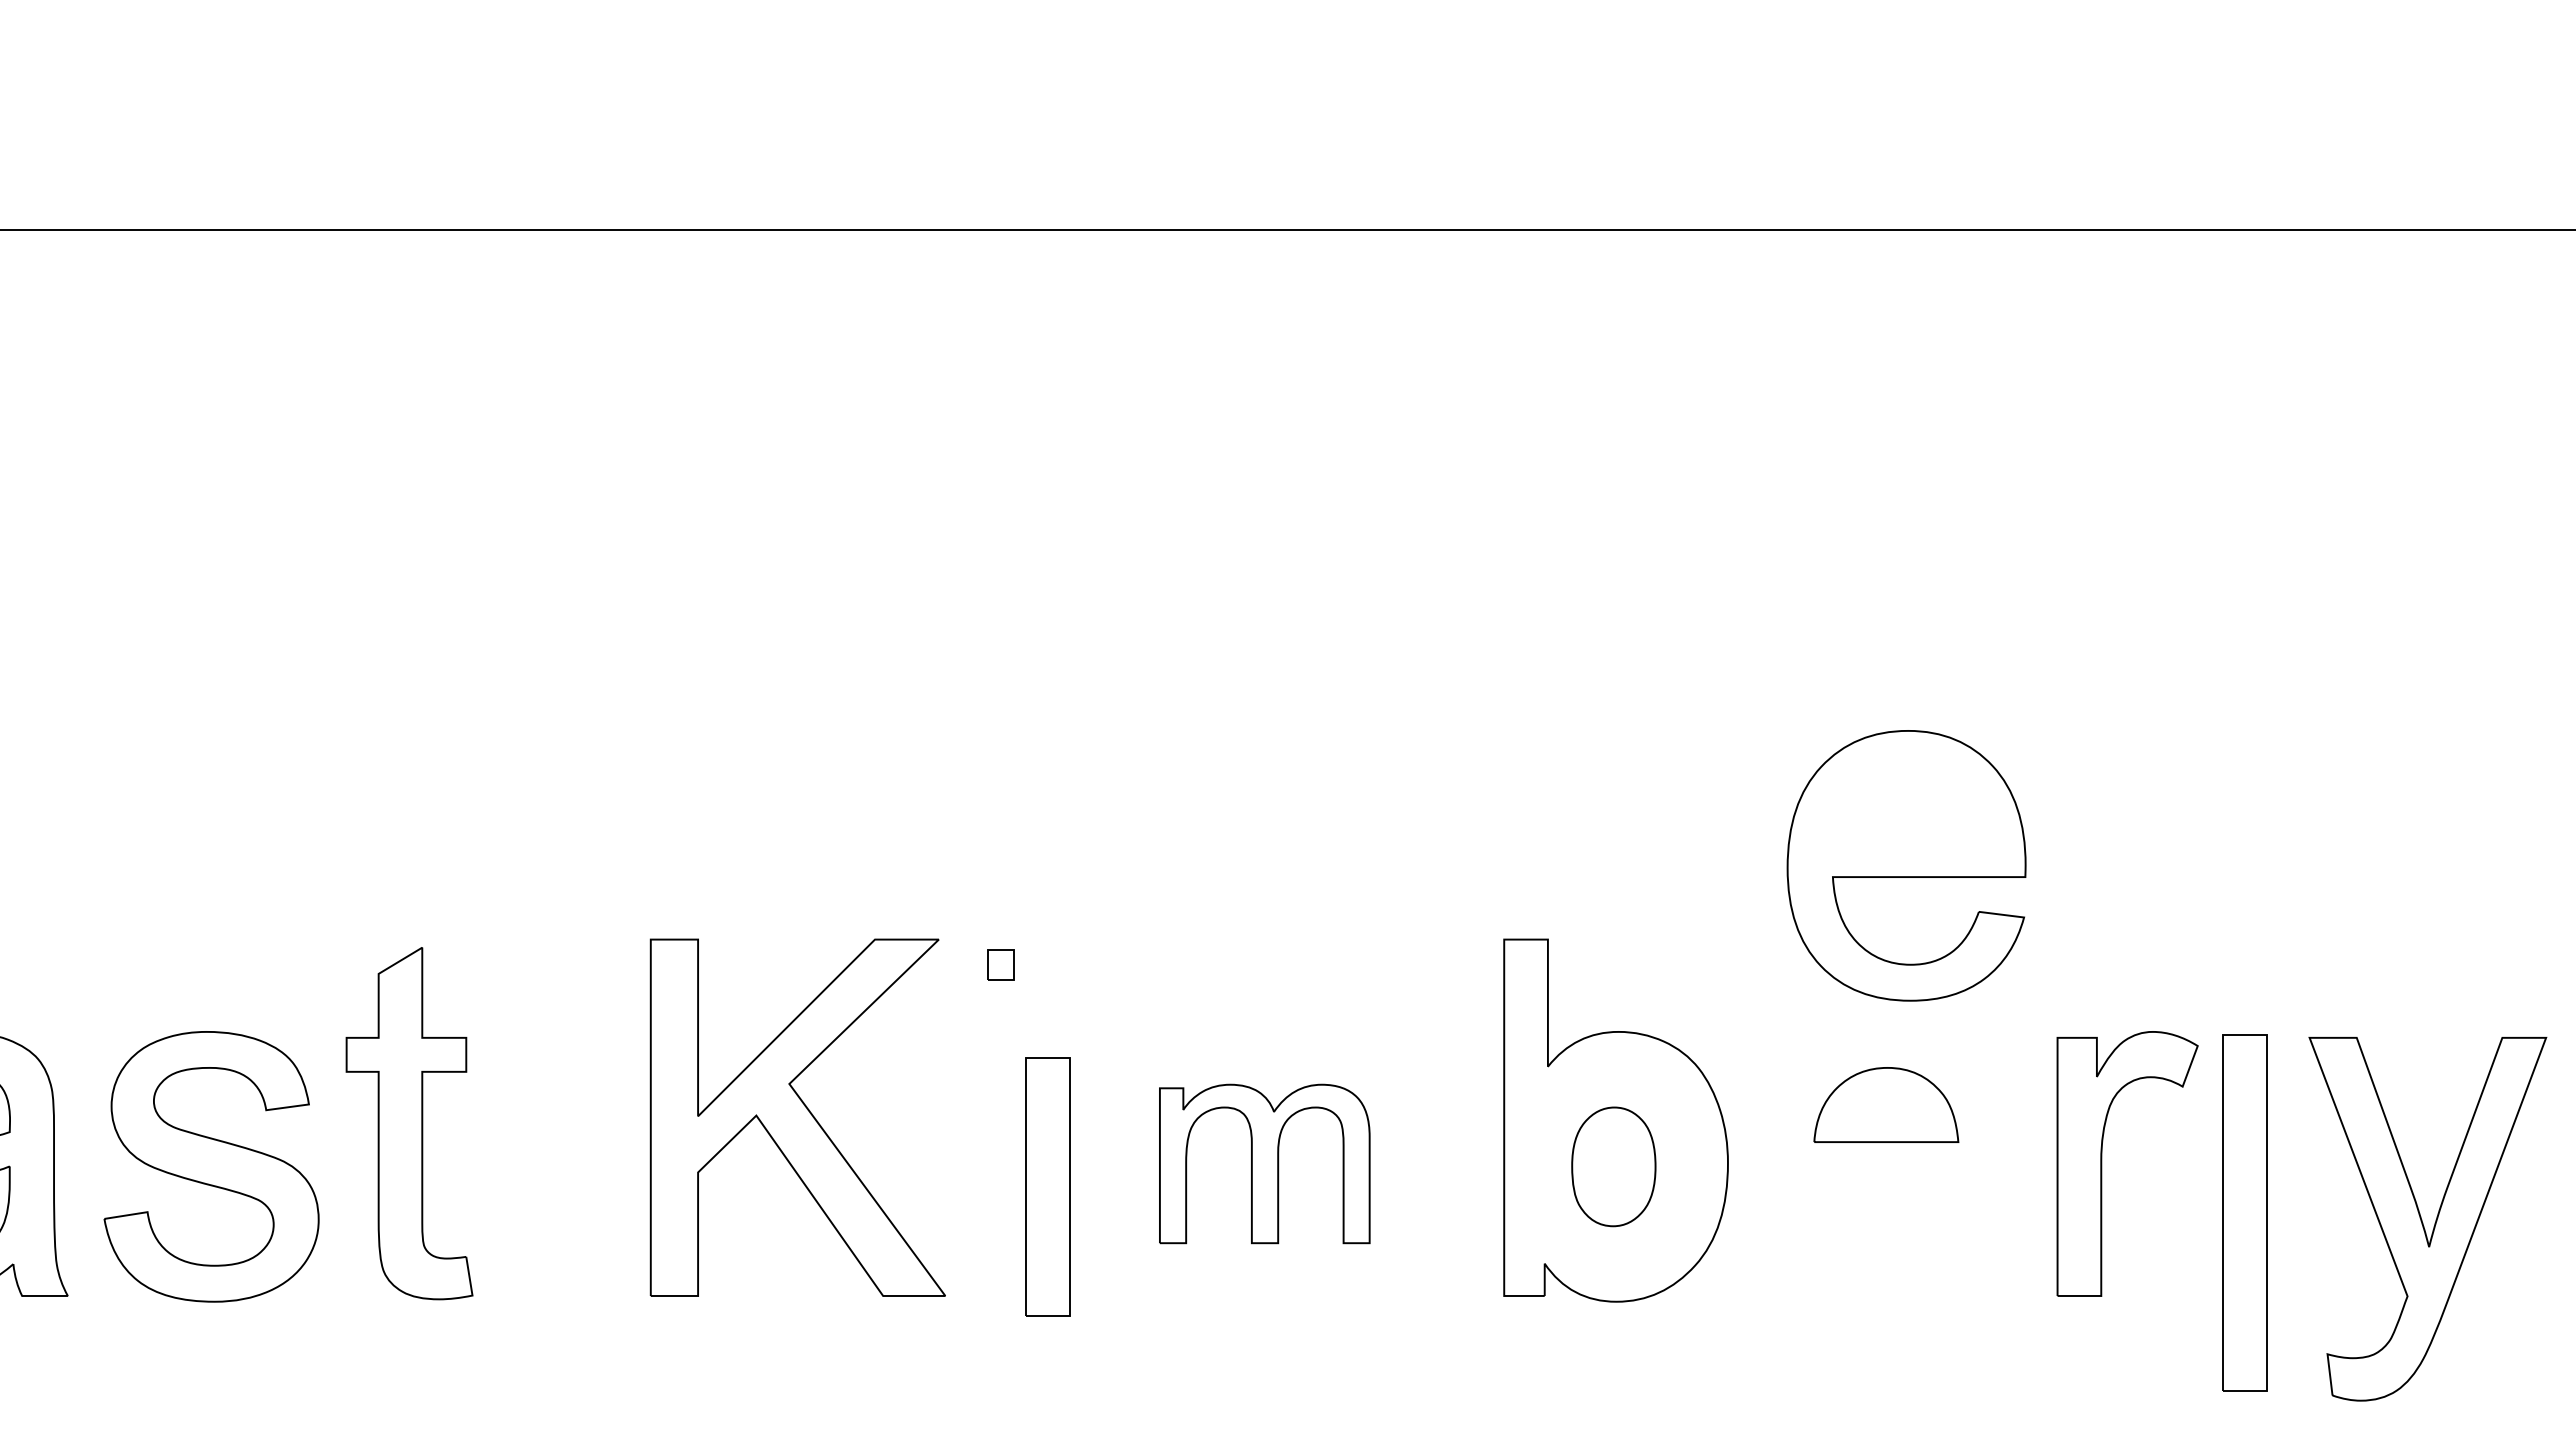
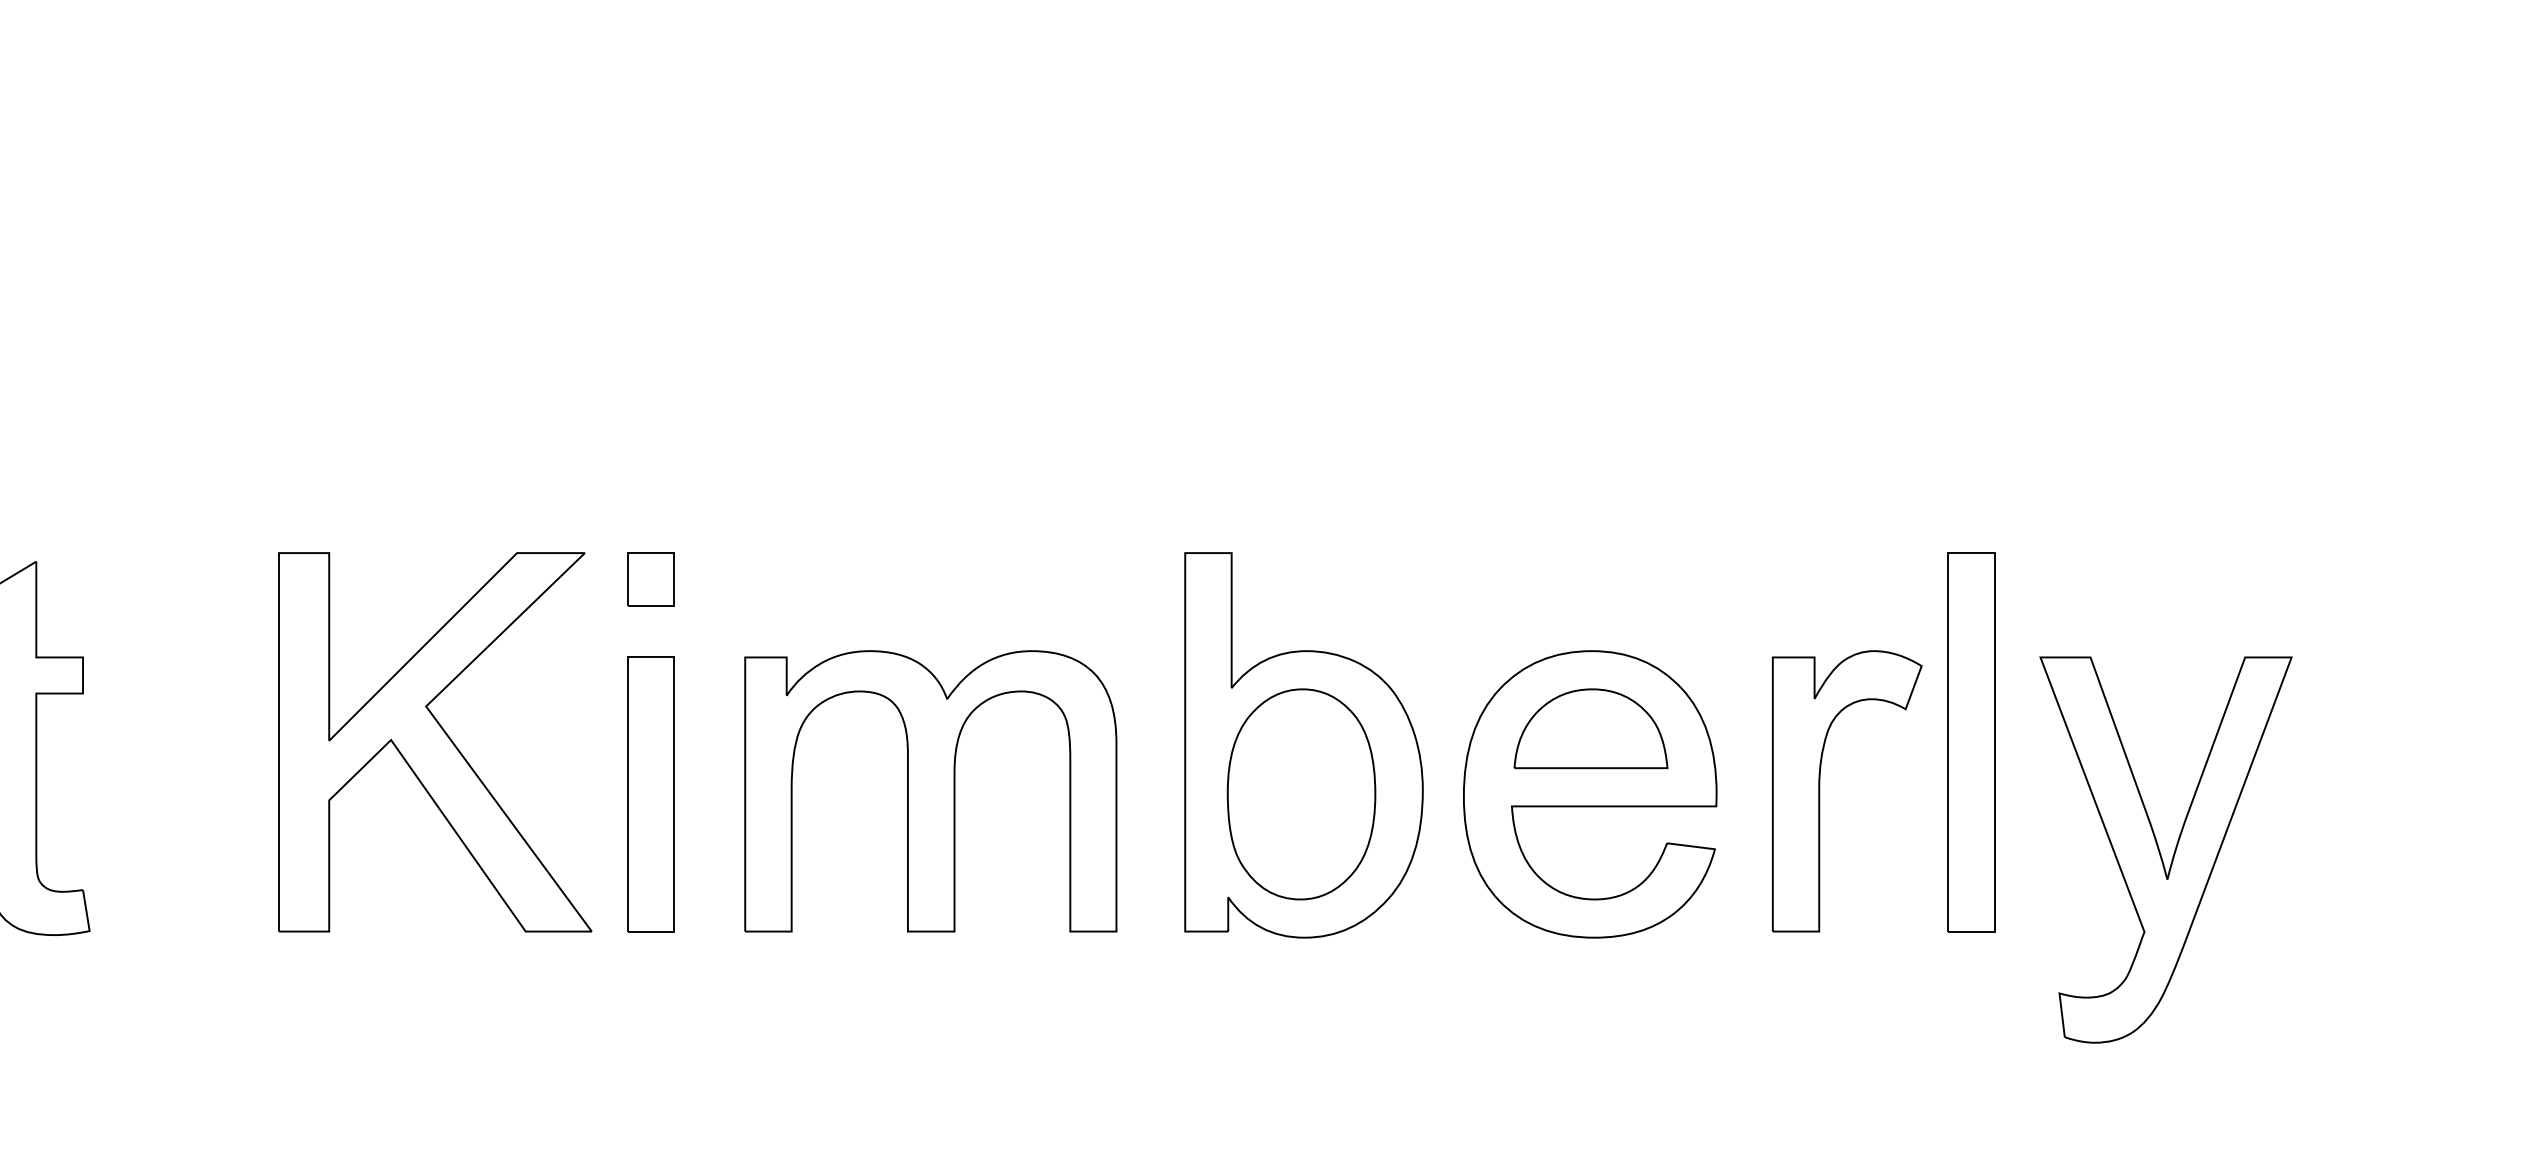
part: (1906, 865) -> (1590, 794), moved
part: (1000, 964) -> (650, 579), size x1.67
part: (1264, 1163) -> (930, 790), size x1.67
part: (1613, 1166) -> (1301, 794), size x1.67
part: (1047, 1186) -> (650, 794), moved
part: (2244, 1212) -> (1971, 742), moved

